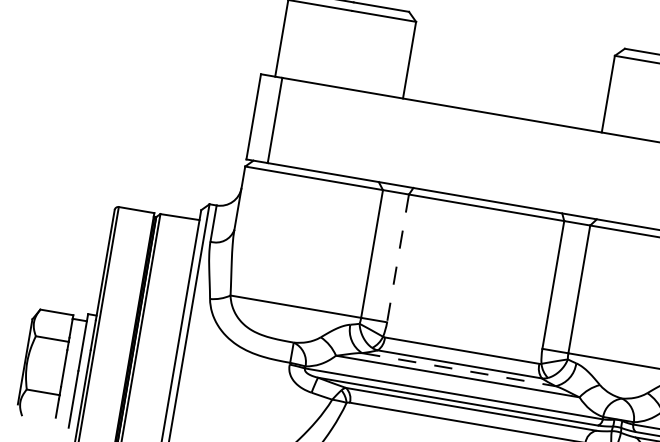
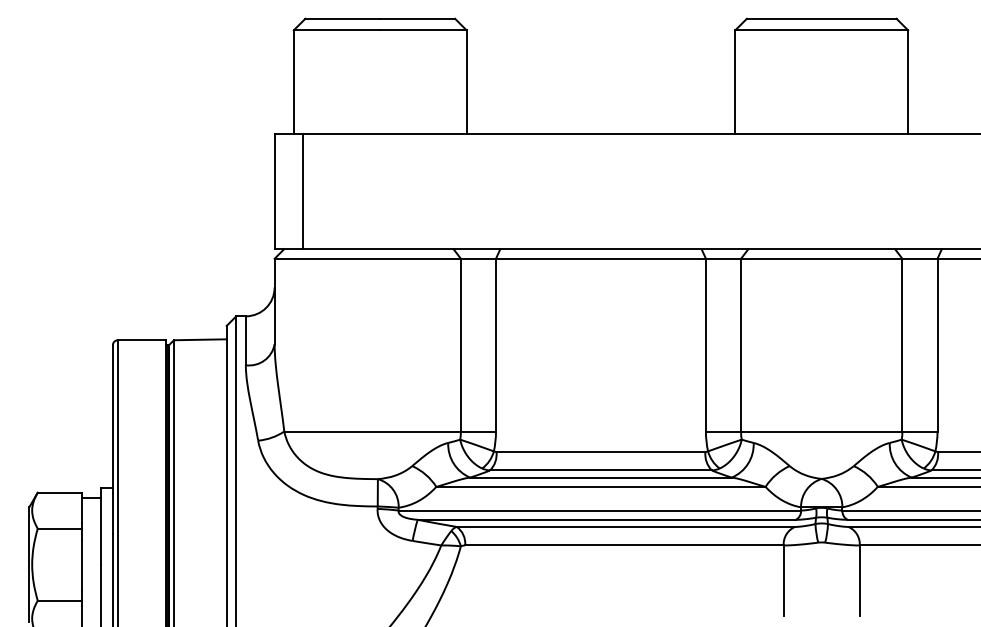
line: (398, 258) -> (496, 345), dashed -> solid
line: (458, 369) -> (600, 477), dashed -> solid

